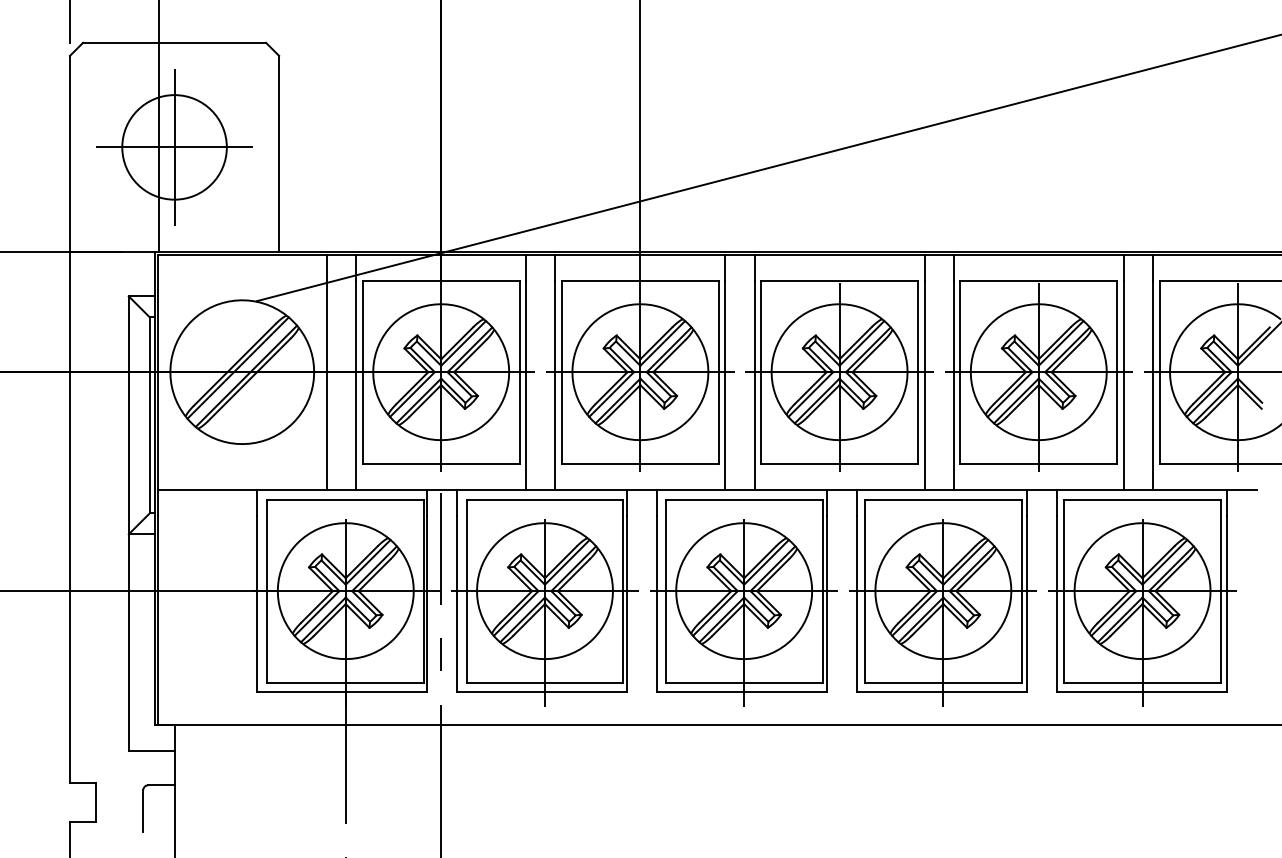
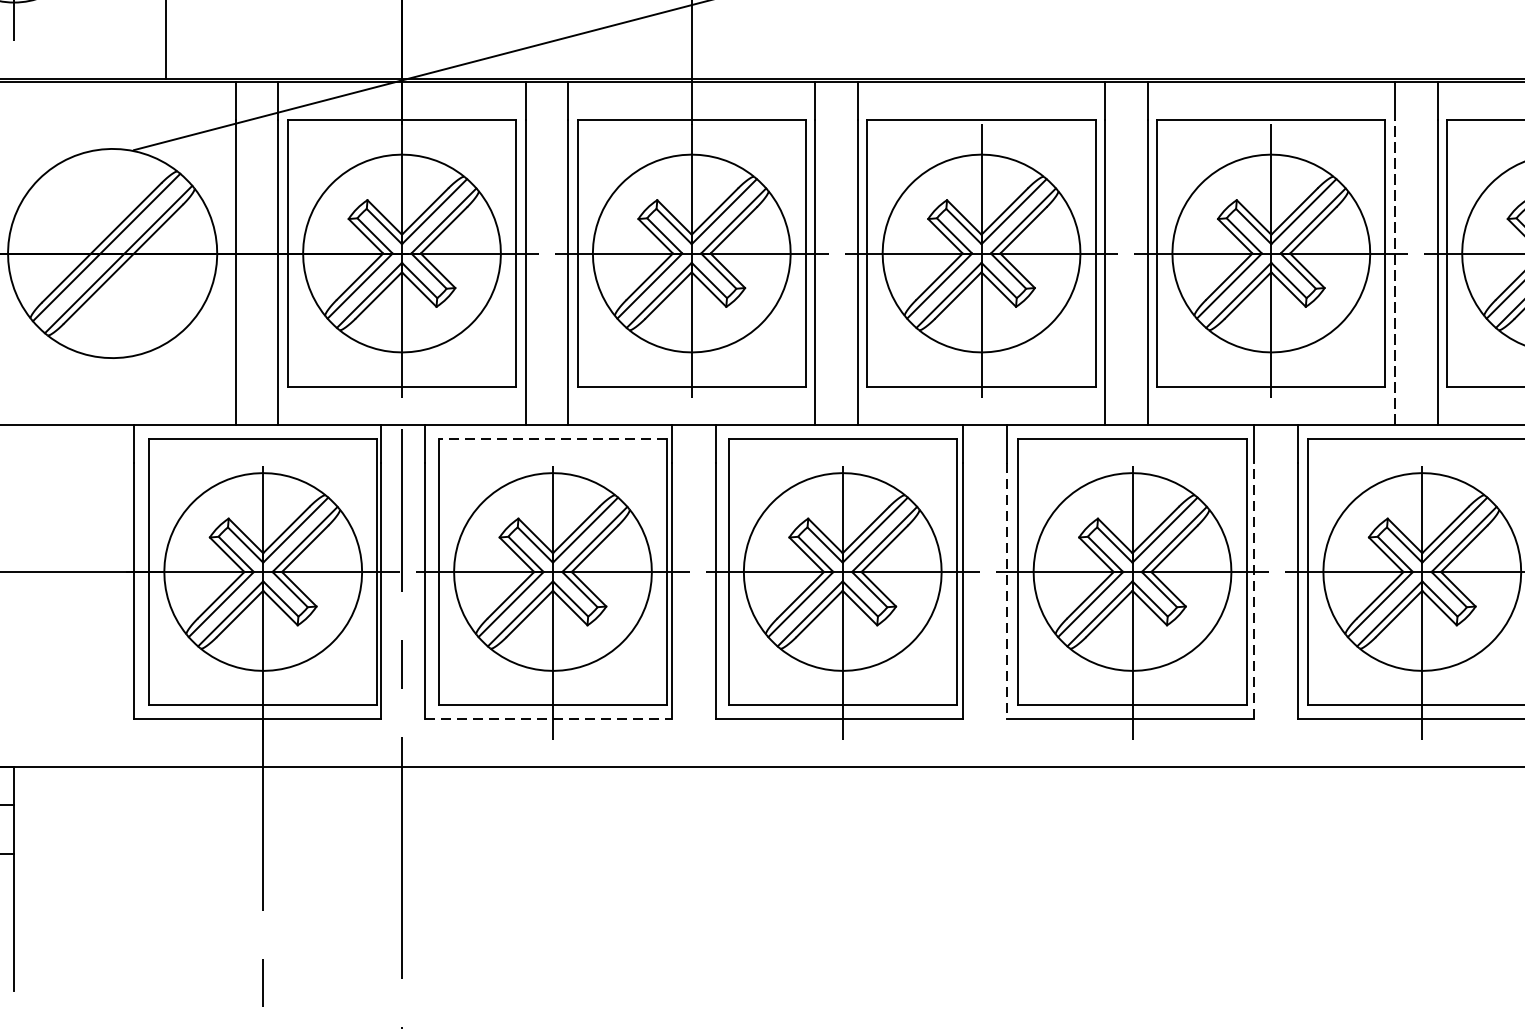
line: (1123, 385) -> (1394, 272), solid -> dashed
line: (544, 499) -> (552, 438), solid -> dashed
line: (1026, 603) -> (1253, 589), solid -> dashed
line: (856, 604) -> (1006, 591), solid -> dashed
line: (541, 692) -> (547, 719), solid -> dashed

